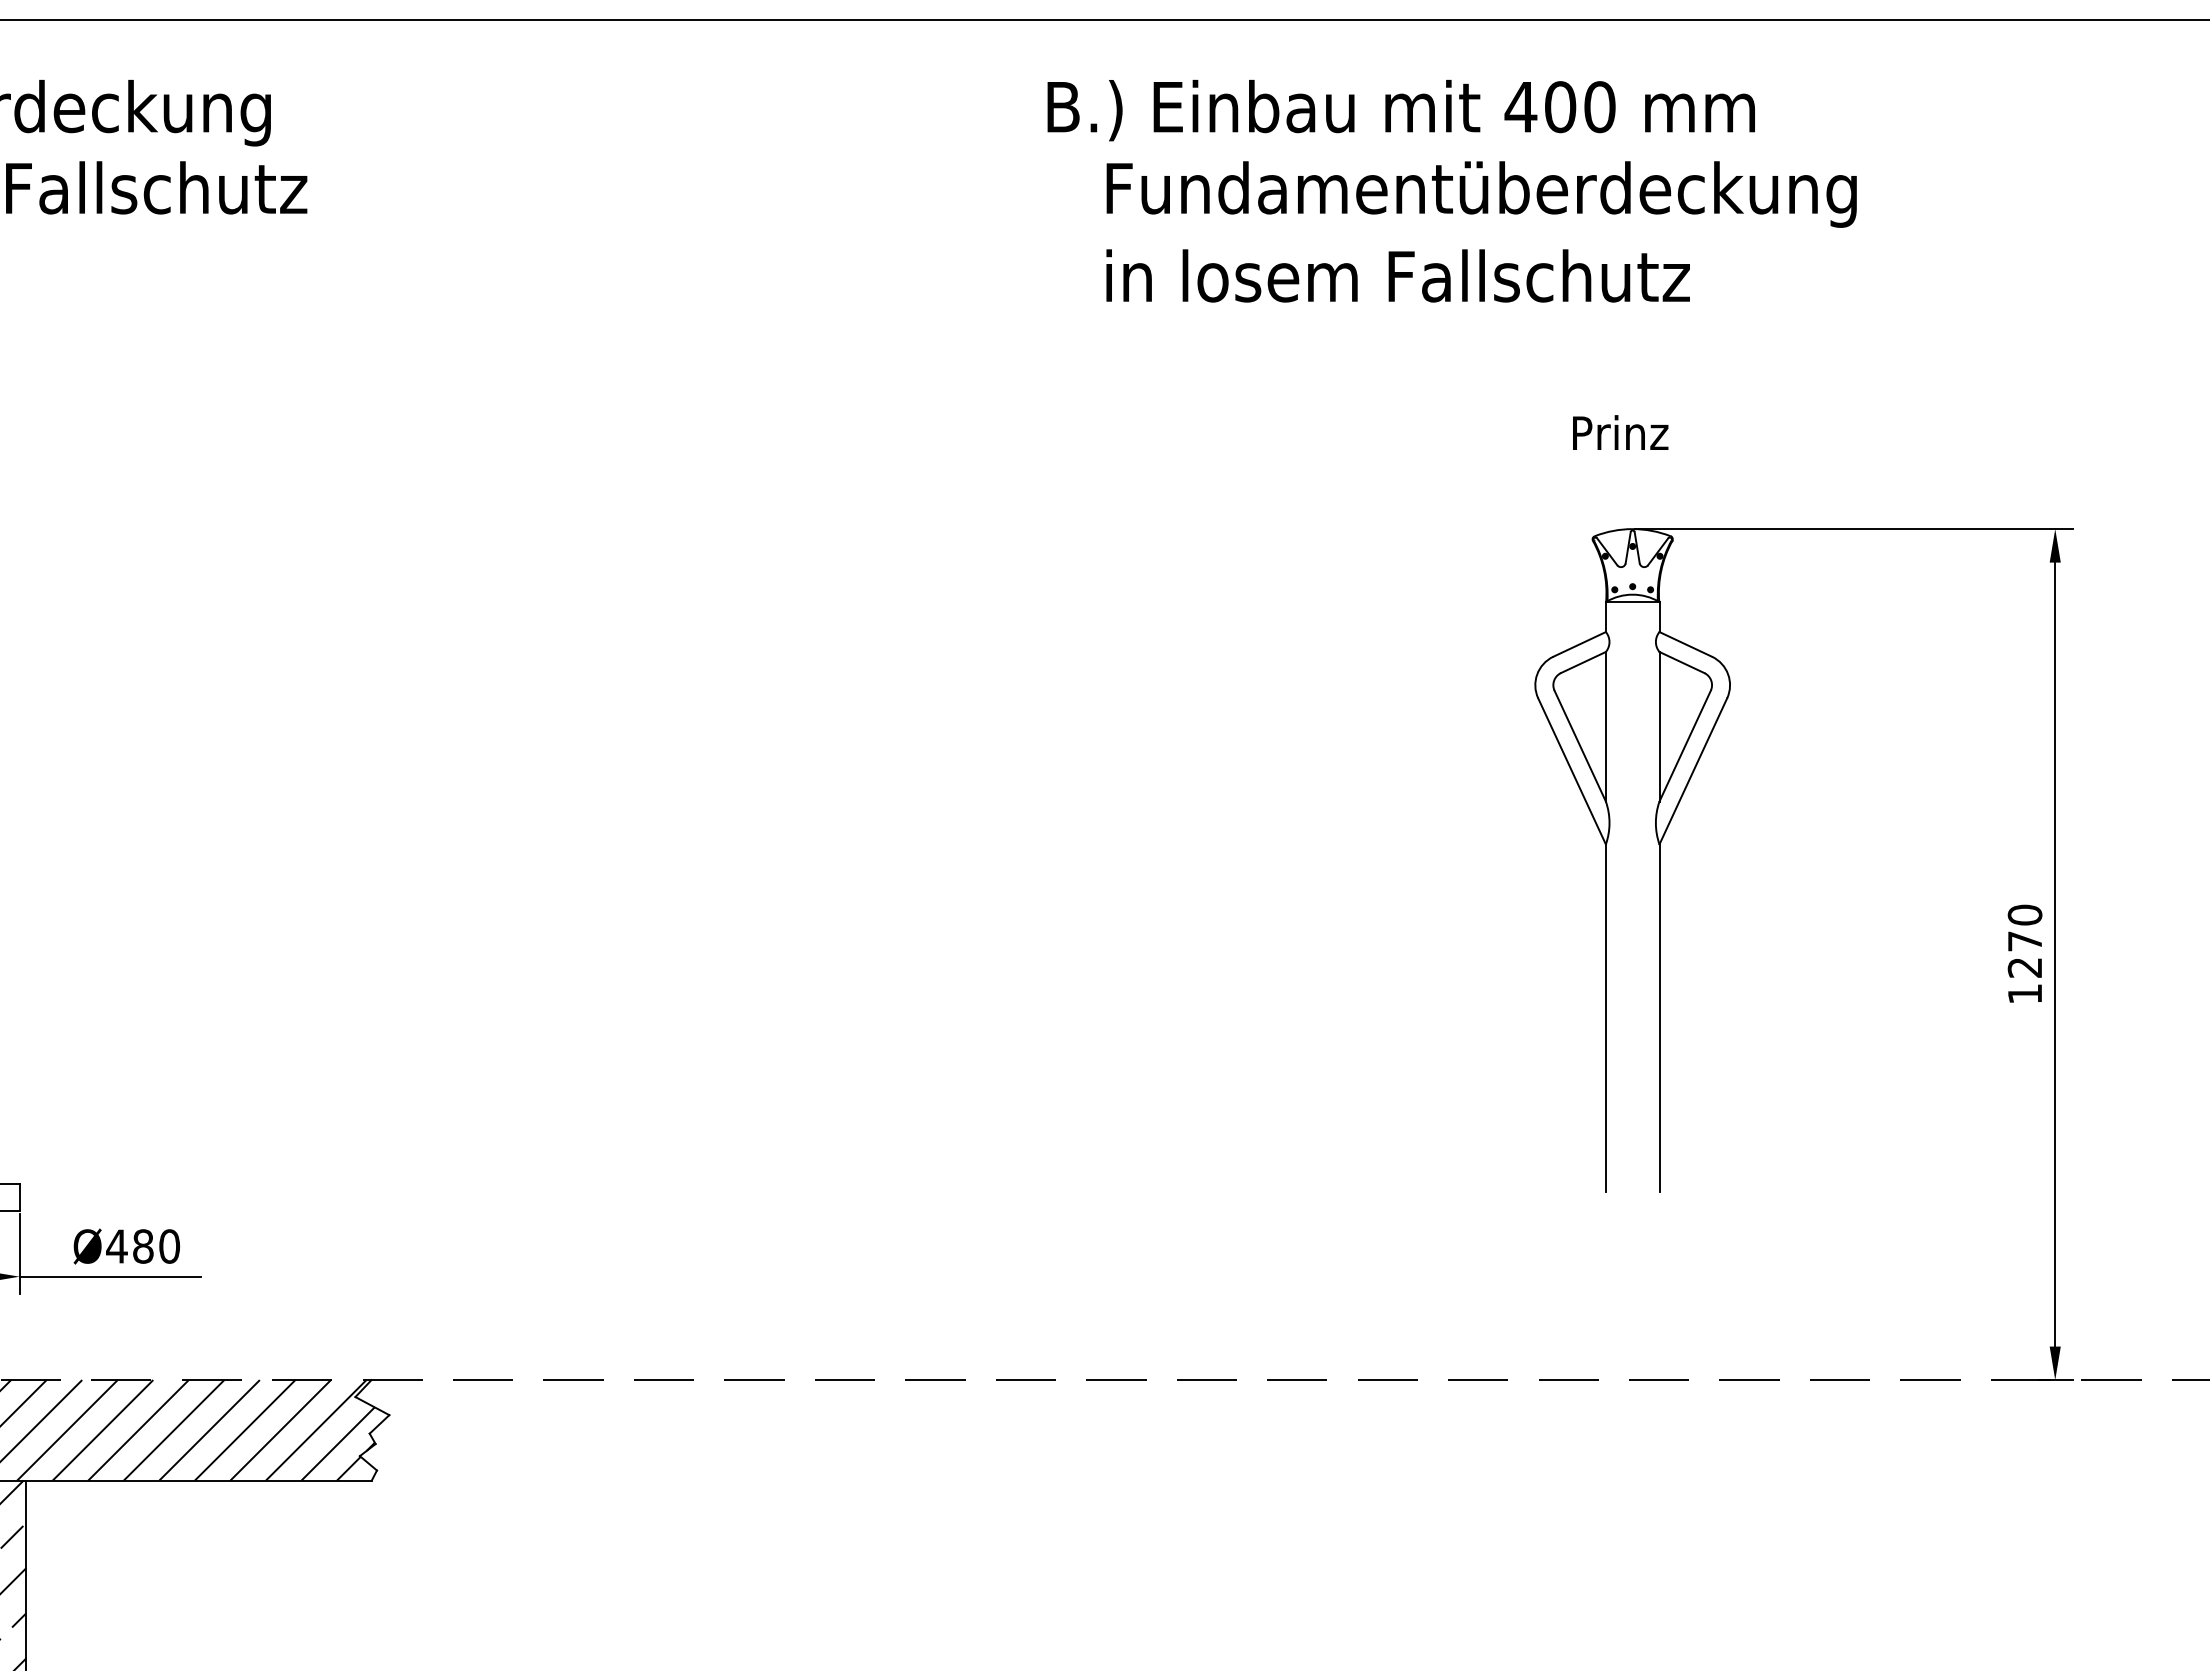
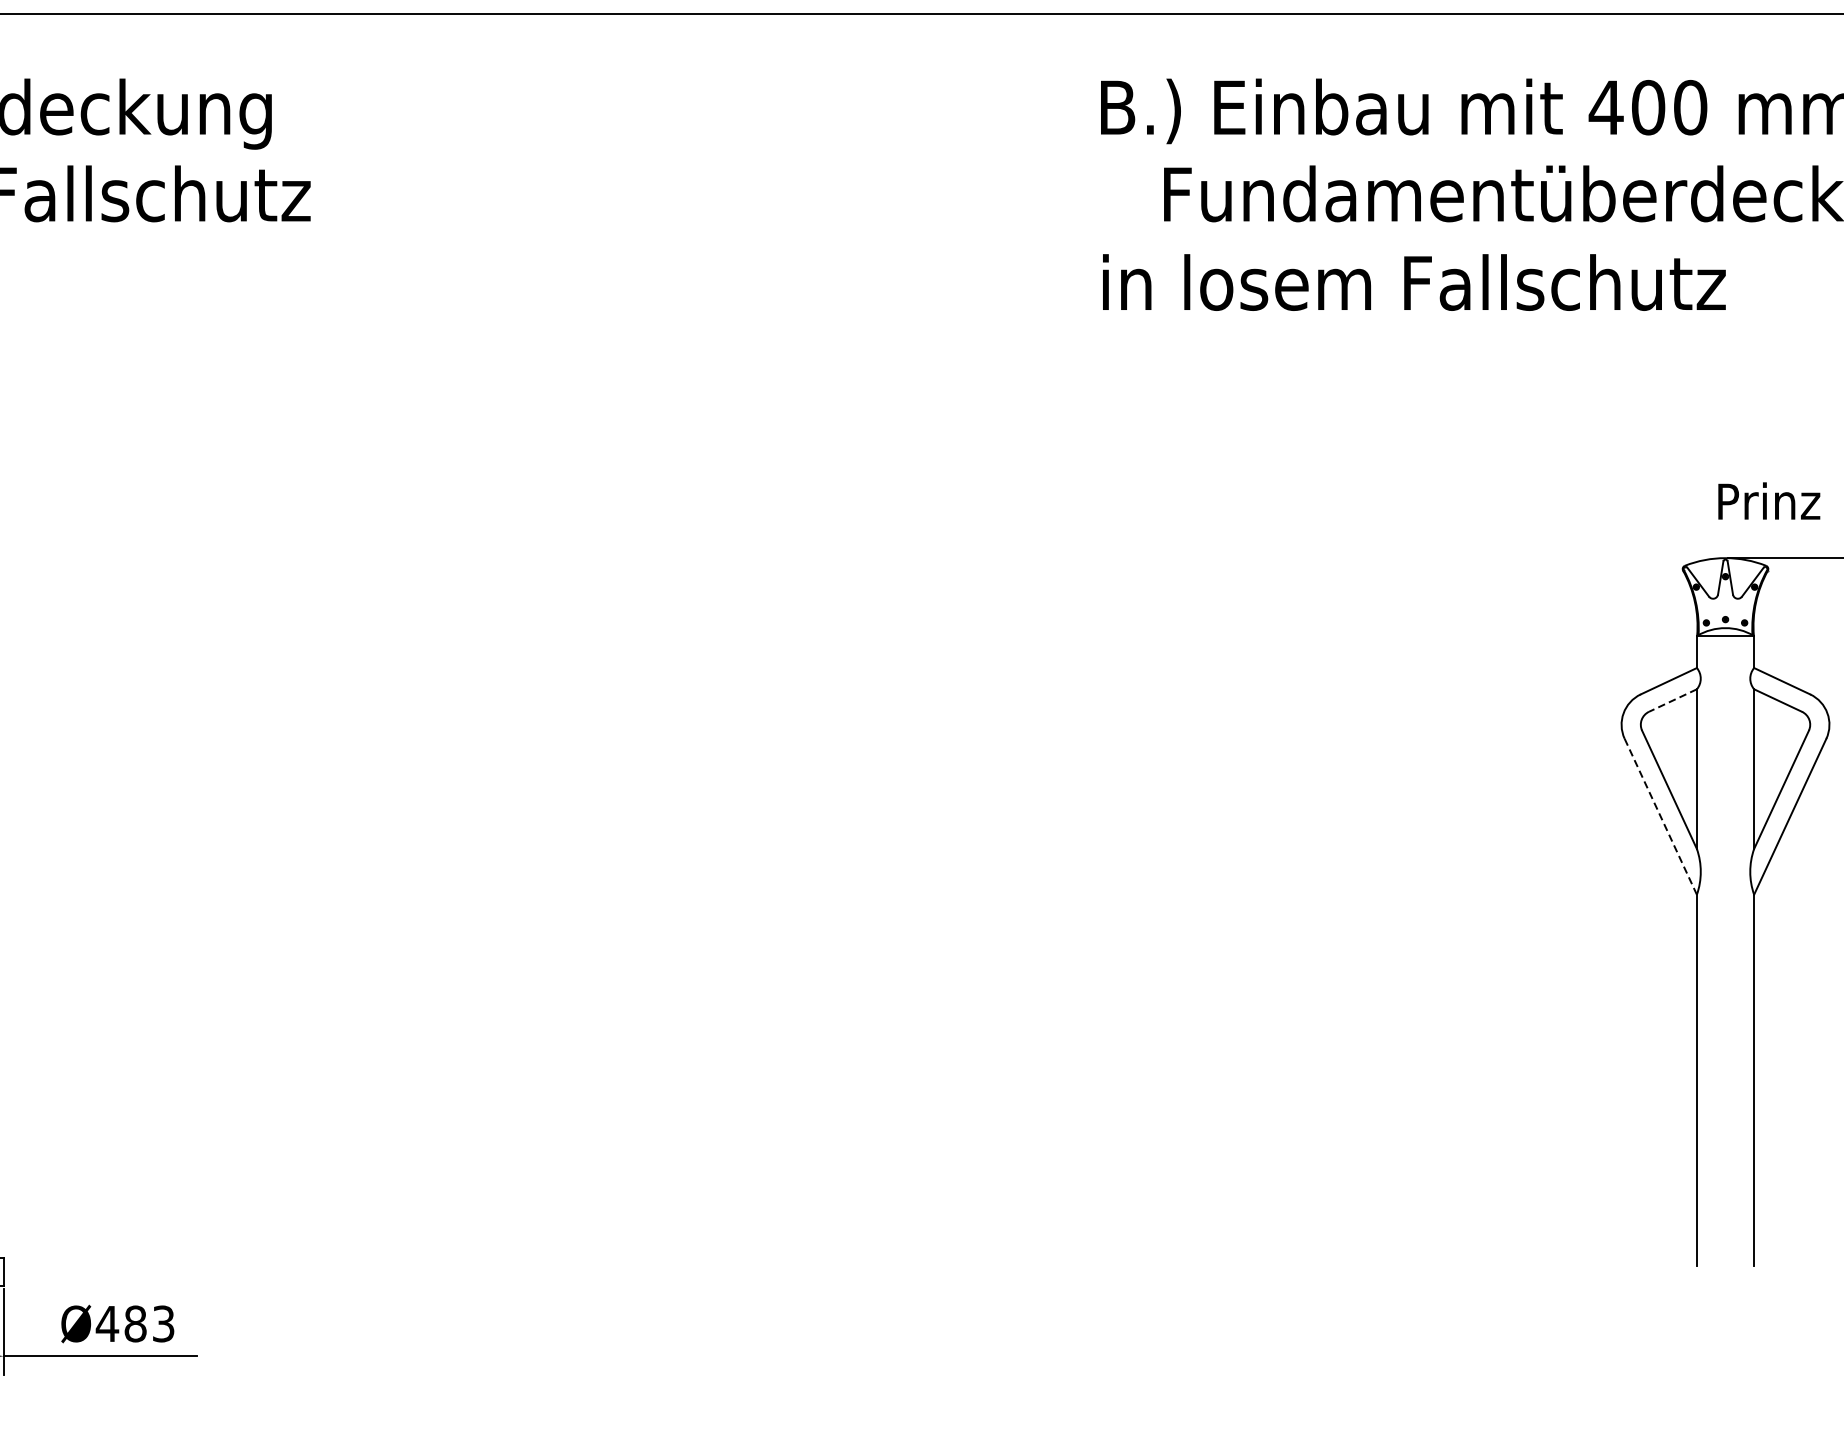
text: (1397, 275) -> (1413, 282), moved
text: (1620, 432) -> (1769, 500), moved
line: (1583, 662) -> (1673, 700), solid -> dashed
line: (1572, 771) -> (1661, 816), solid -> dashed
text: (169, 1246) -> (163, 1323), Ø480 -> Ø483

